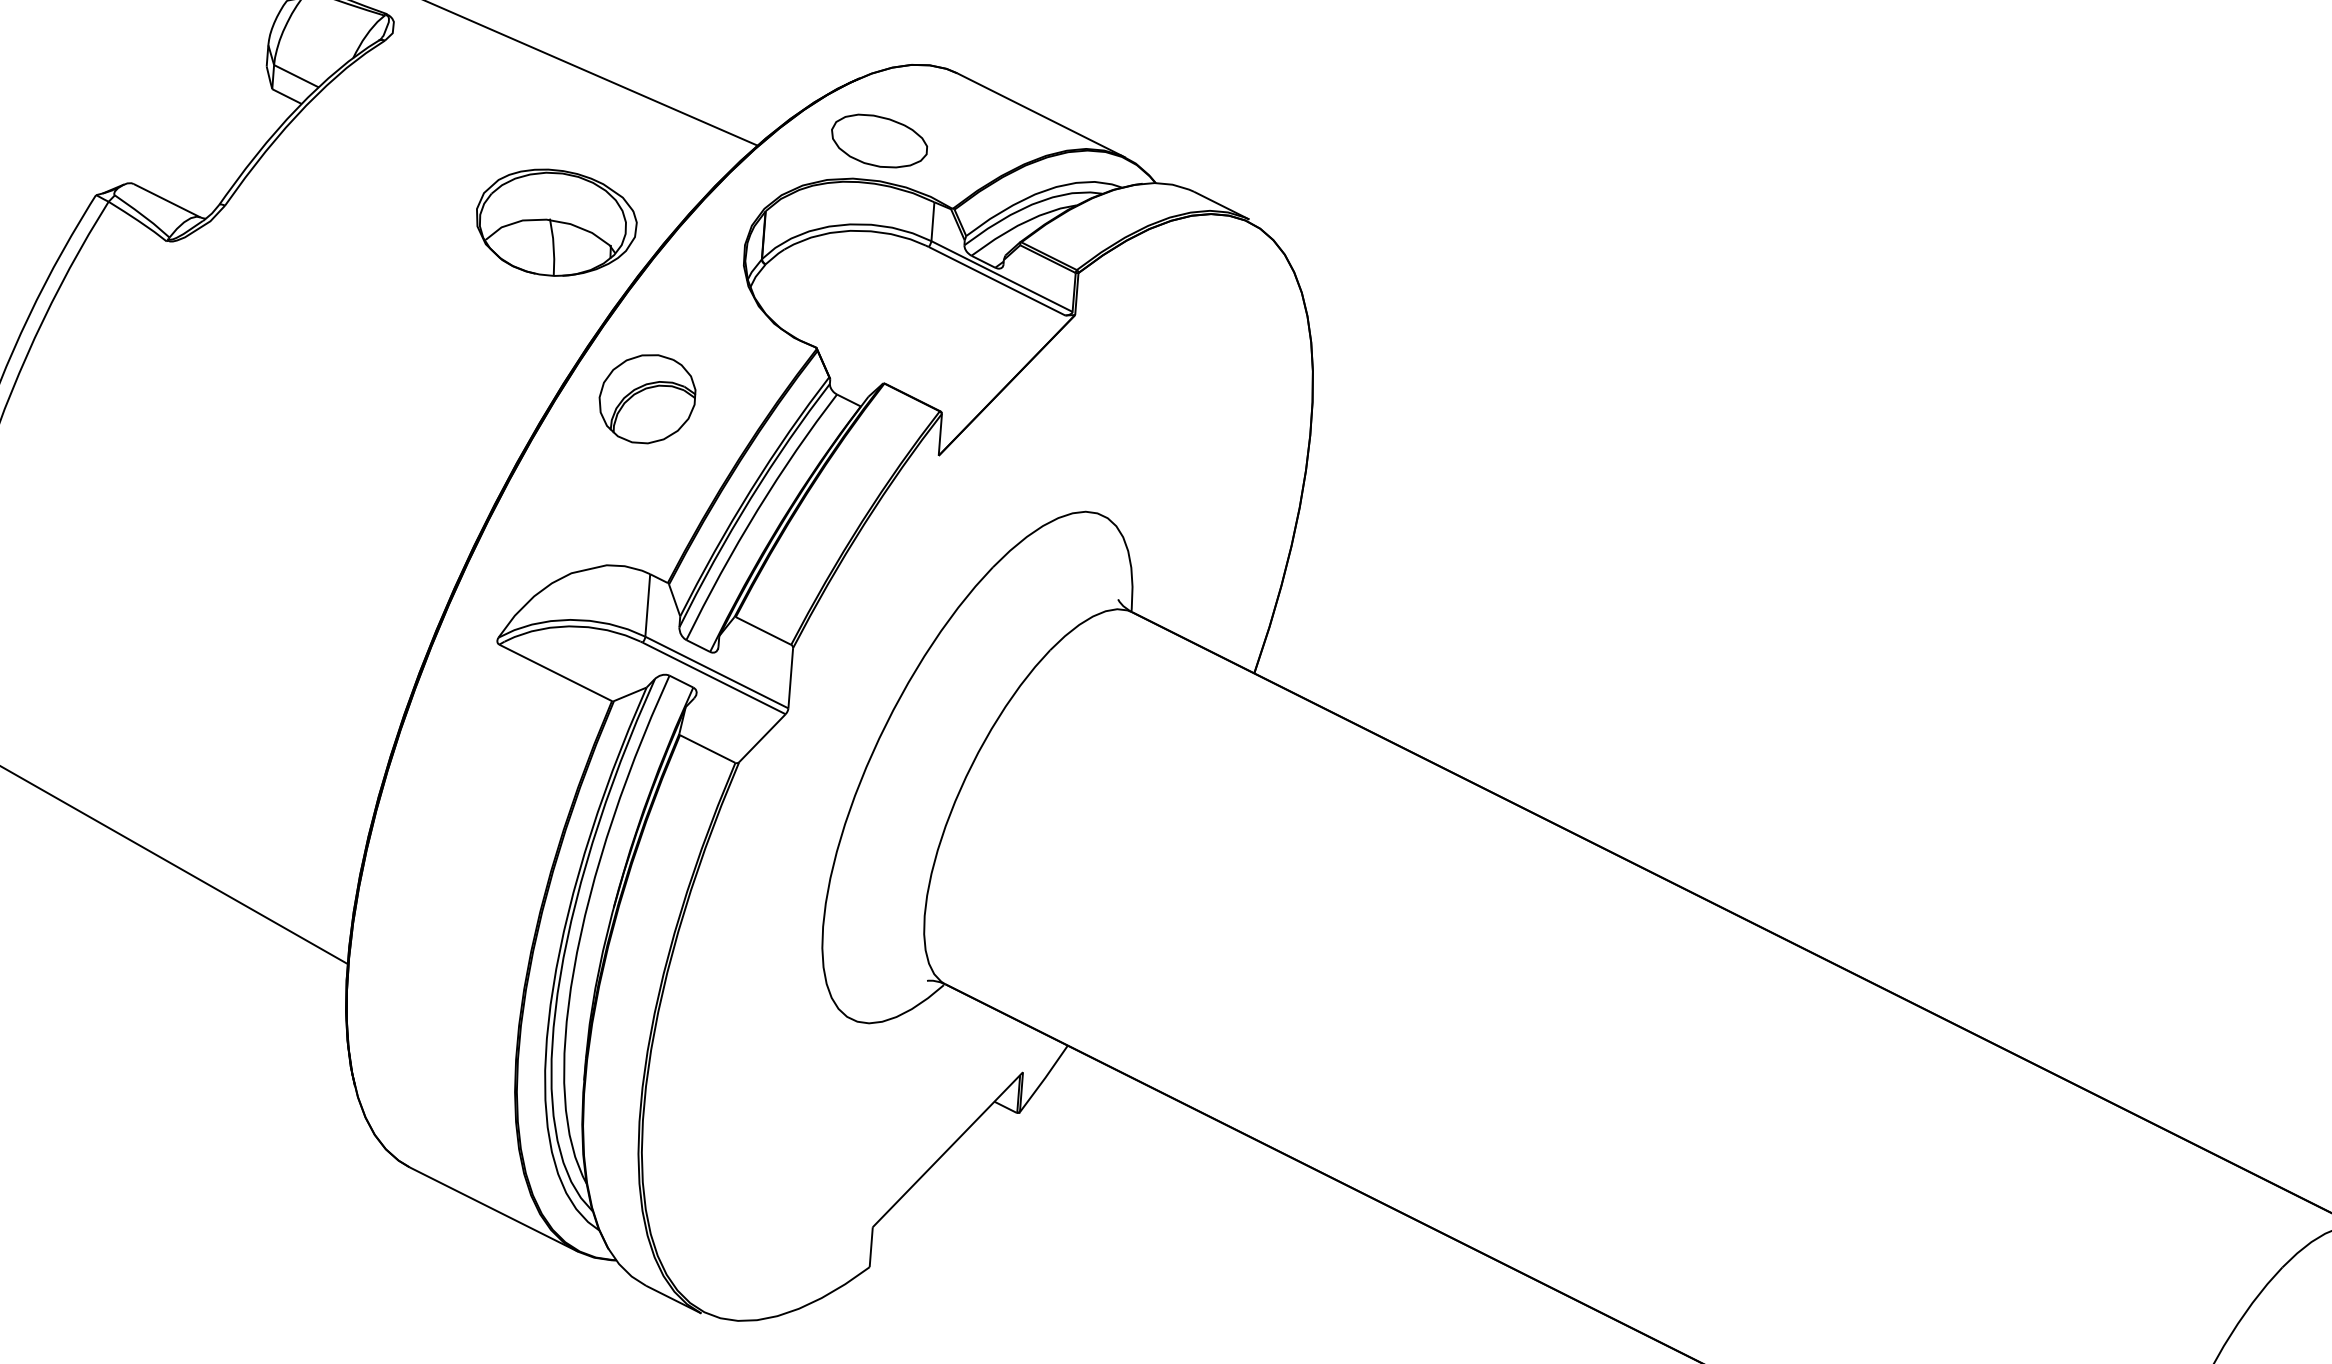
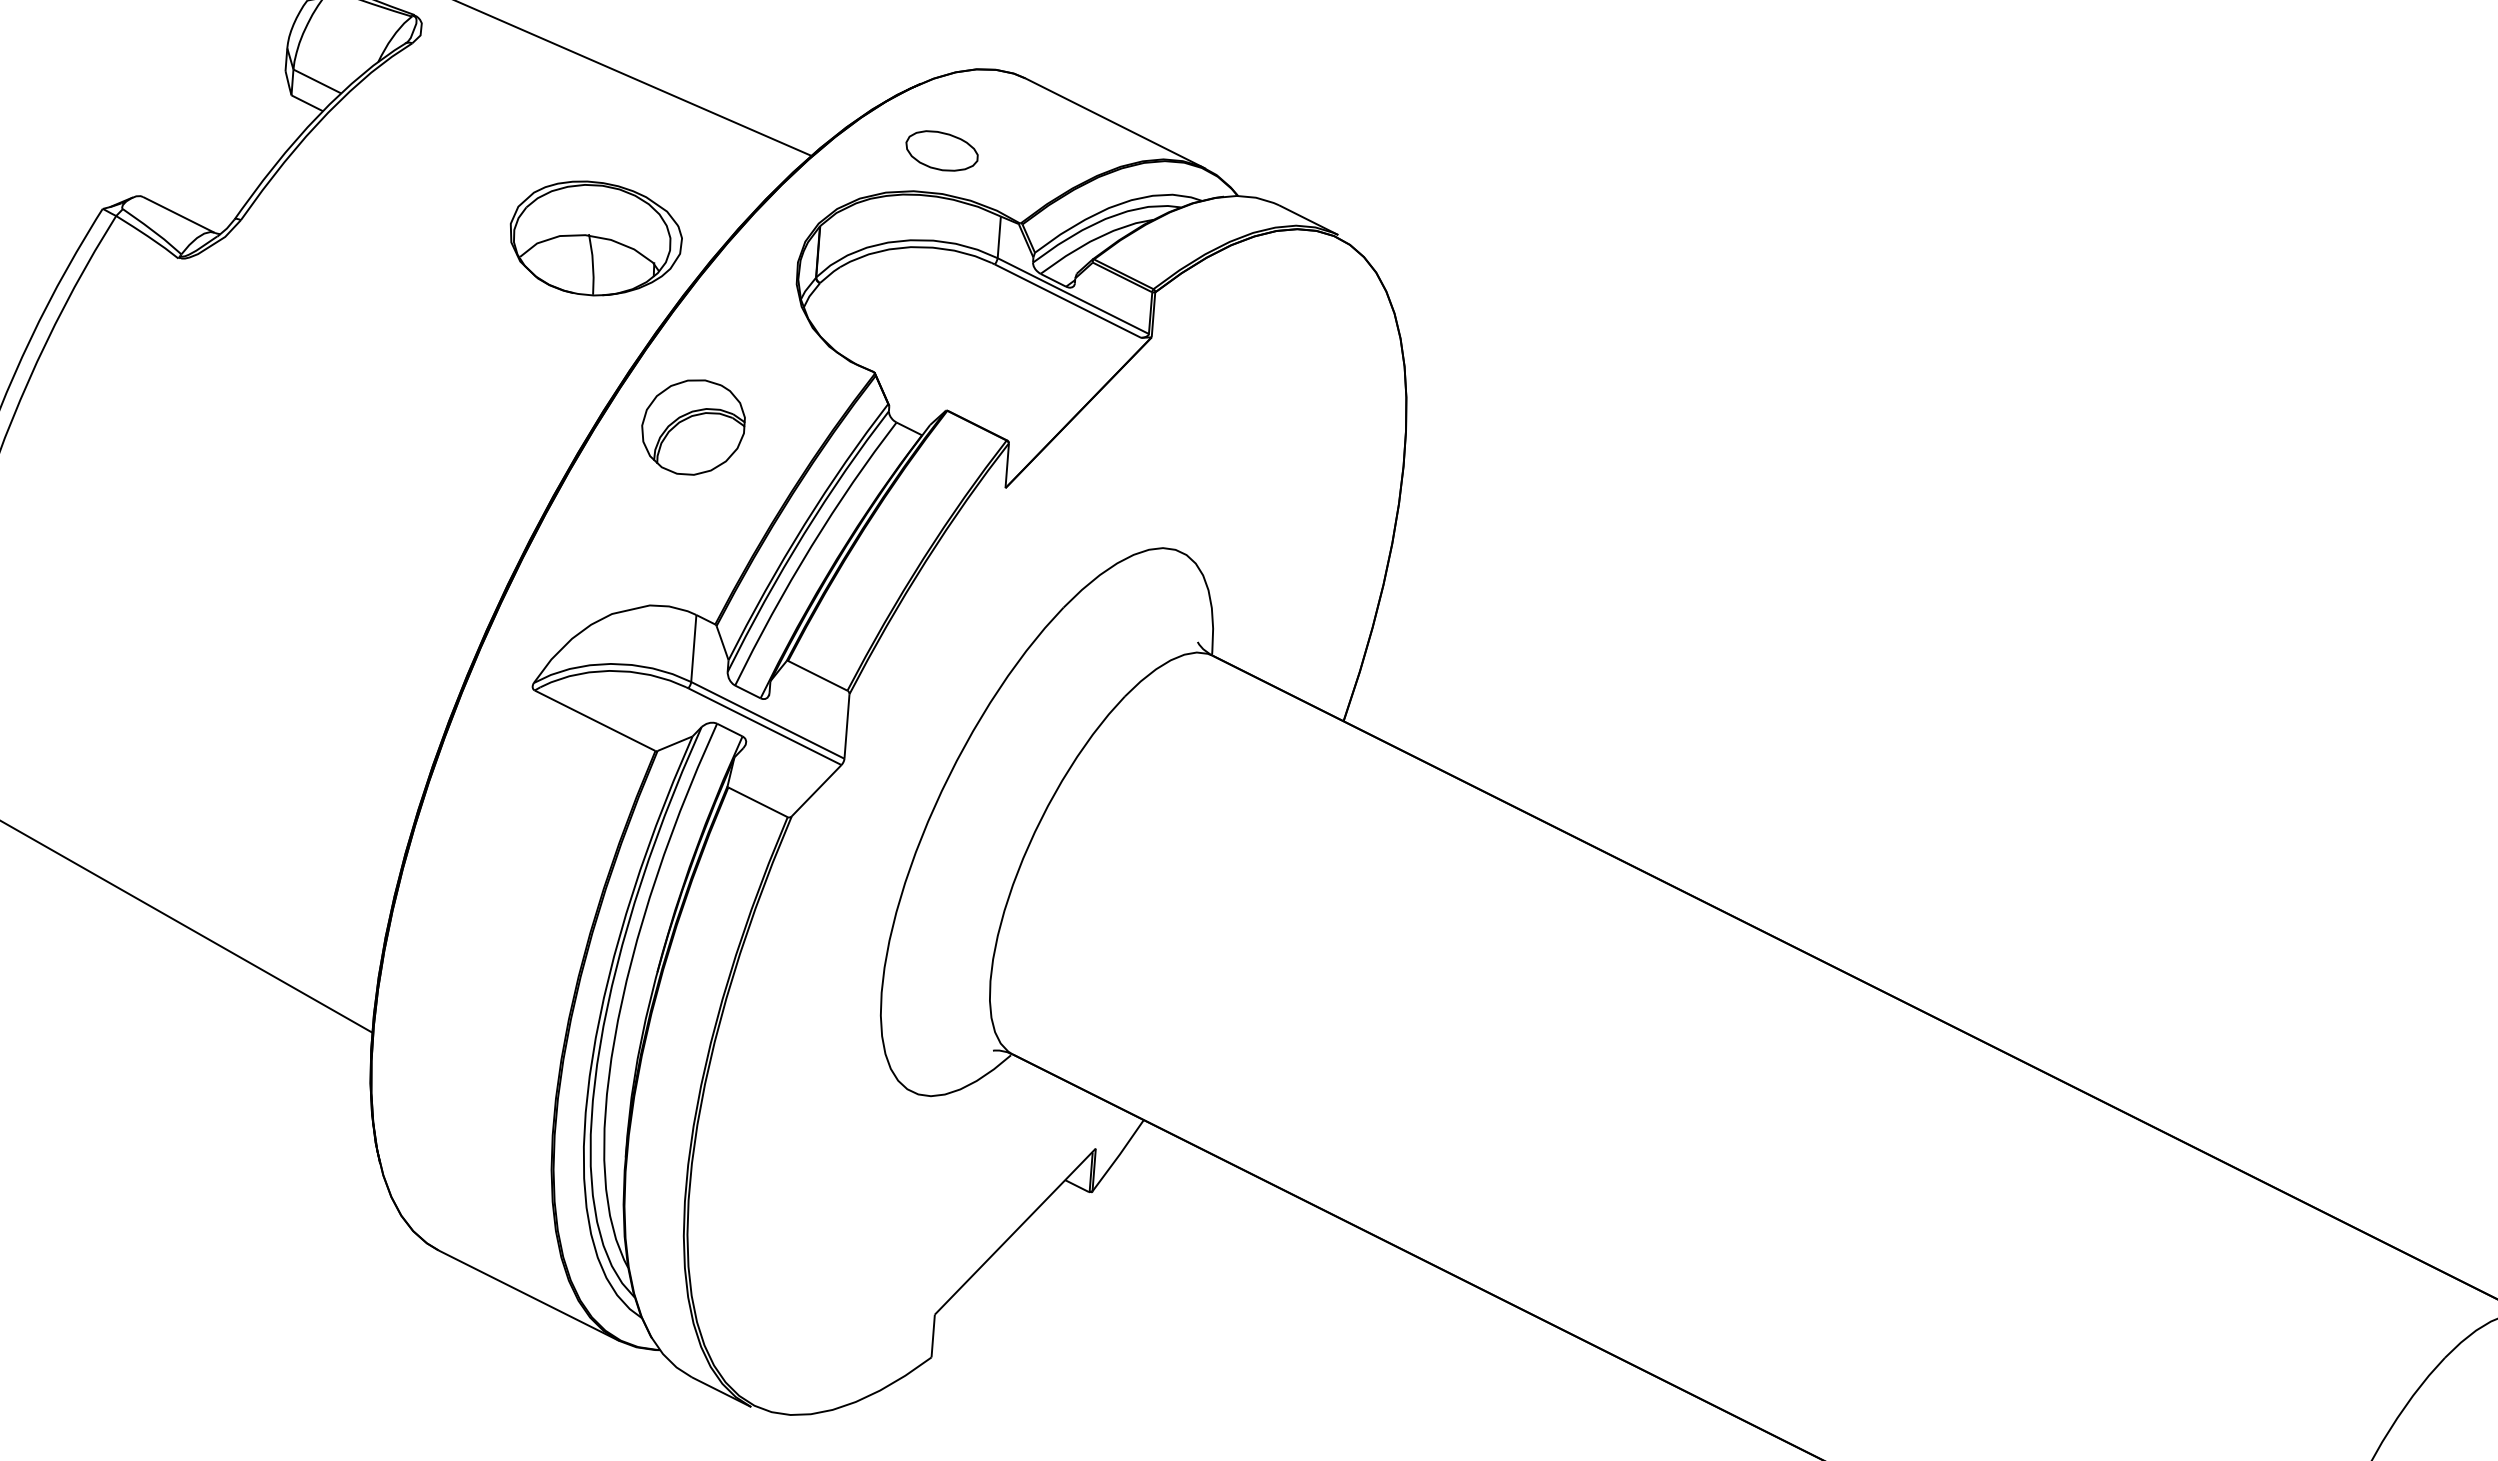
part: (878, 140) -> (941, 150), size x0.7

